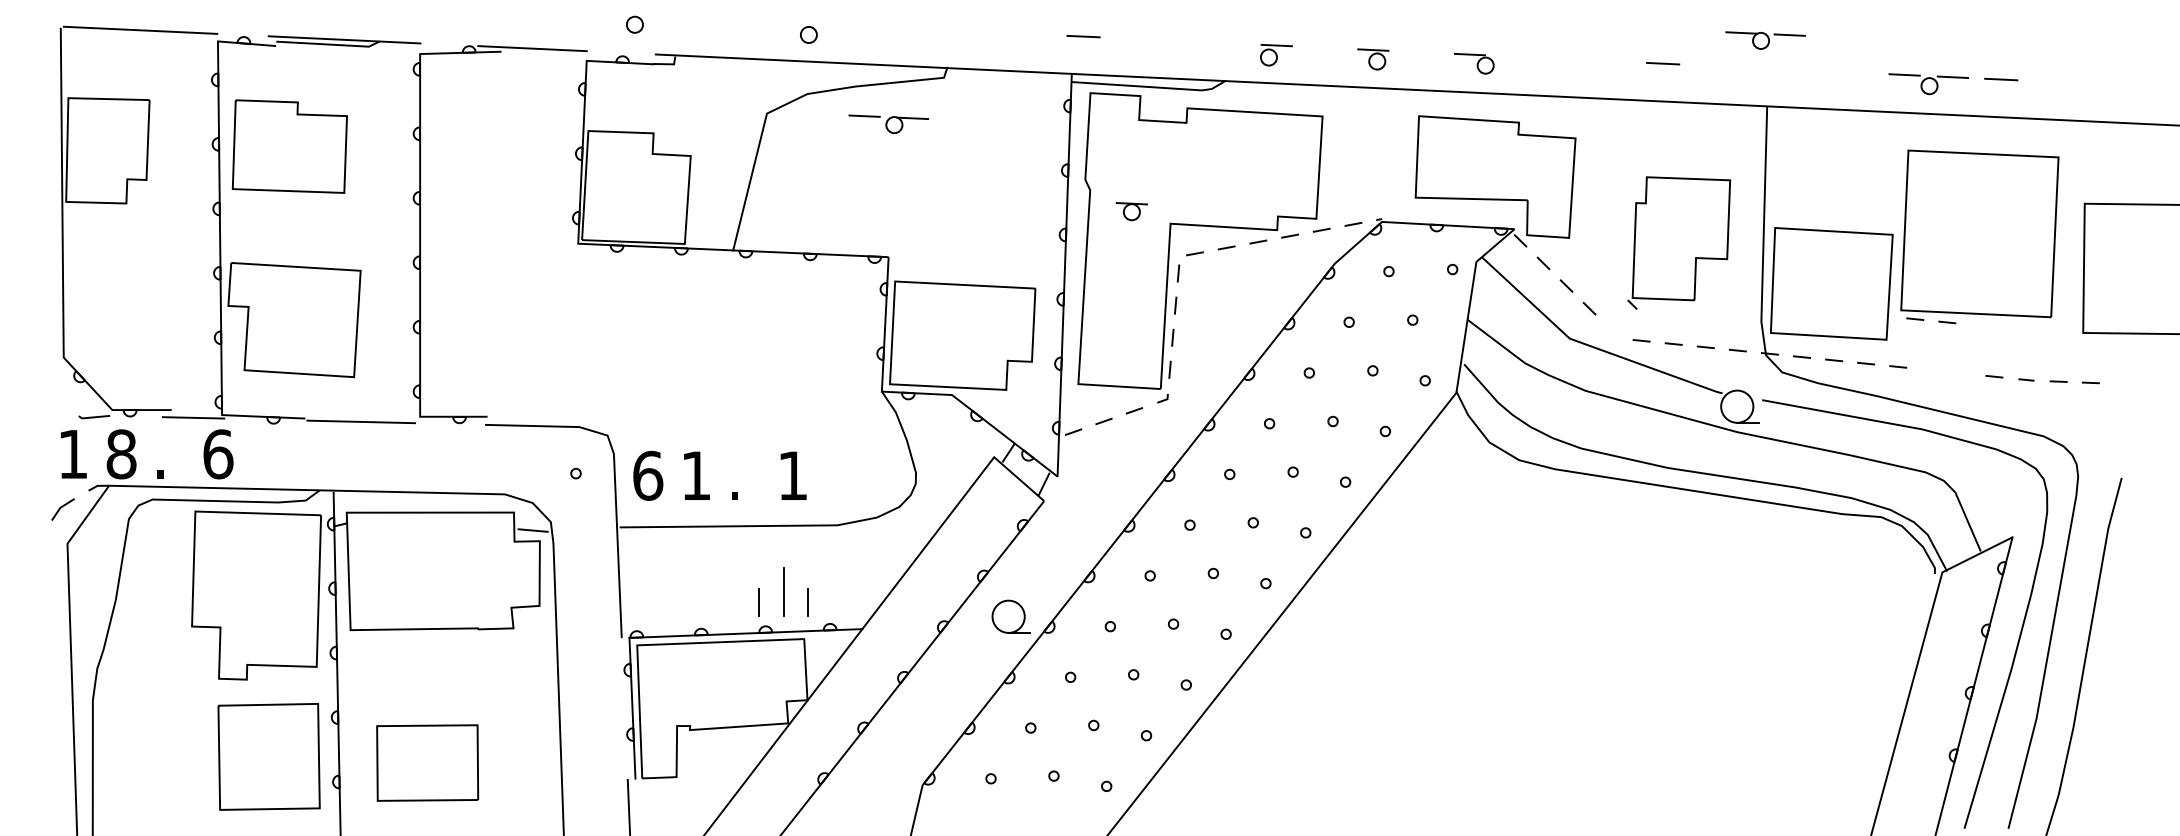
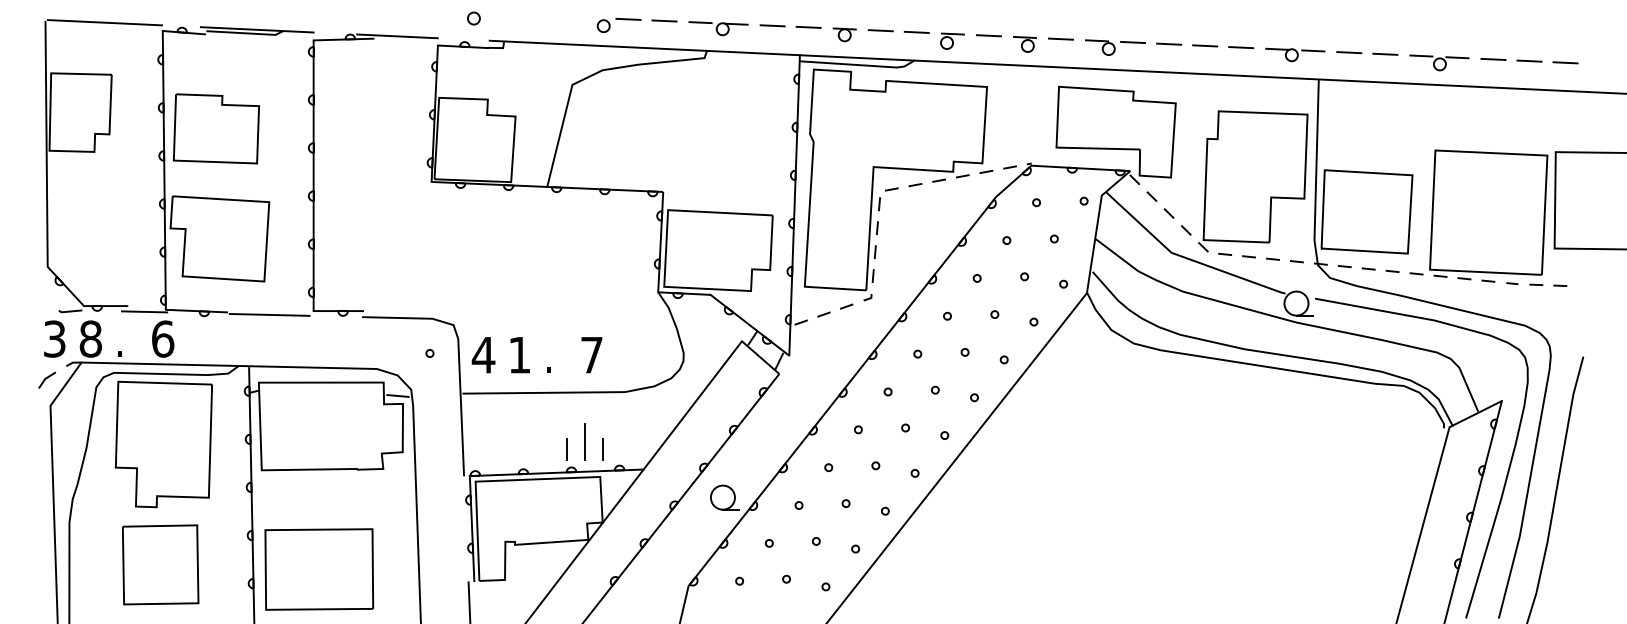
line: (841, 25) -> (628, 19), added
line: (890, 27) -> (664, 20), added
line: (1035, 34) -> (772, 25), added
line: (1180, 40) -> (881, 30), added
part: (1765, 40) -> (1295, 54), moved
line: (1228, 42) -> (916, 31), added
line: (1324, 47) -> (988, 35), added
line: (1421, 52) -> (1060, 39), added
line: (1518, 56) -> (1133, 42), added
line: (1566, 58) -> (1169, 43), added
line: (1614, 61) -> (1204, 45), added
line: (1807, 70) -> (1348, 52), added
line: (1856, 72) -> (1385, 54), added
line: (2049, 81) -> (1529, 60), added
line: (2097, 83) -> (1565, 62), added
part: (888, 123) -> (718, 28), moved
part: (289, 146) -> (216, 128), moved
part: (1131, 211) -> (844, 34), moved
part: (1979, 236) -> (1488, 214), moved
part: (1678, 242) -> (1252, 181), size x1.43
text: (72, 454) -> (54, 339), 1 -> 3
text: (647, 475) -> (483, 354), 6 -> 4
text: (792, 475) -> (591, 354), 1 -> 7
part: (256, 595) -> (163, 444), moved
part: (1010, 616) -> (724, 497), moved
part: (268, 756) -> (160, 564), moved
part: (427, 762) -> (319, 569), size x1.43

